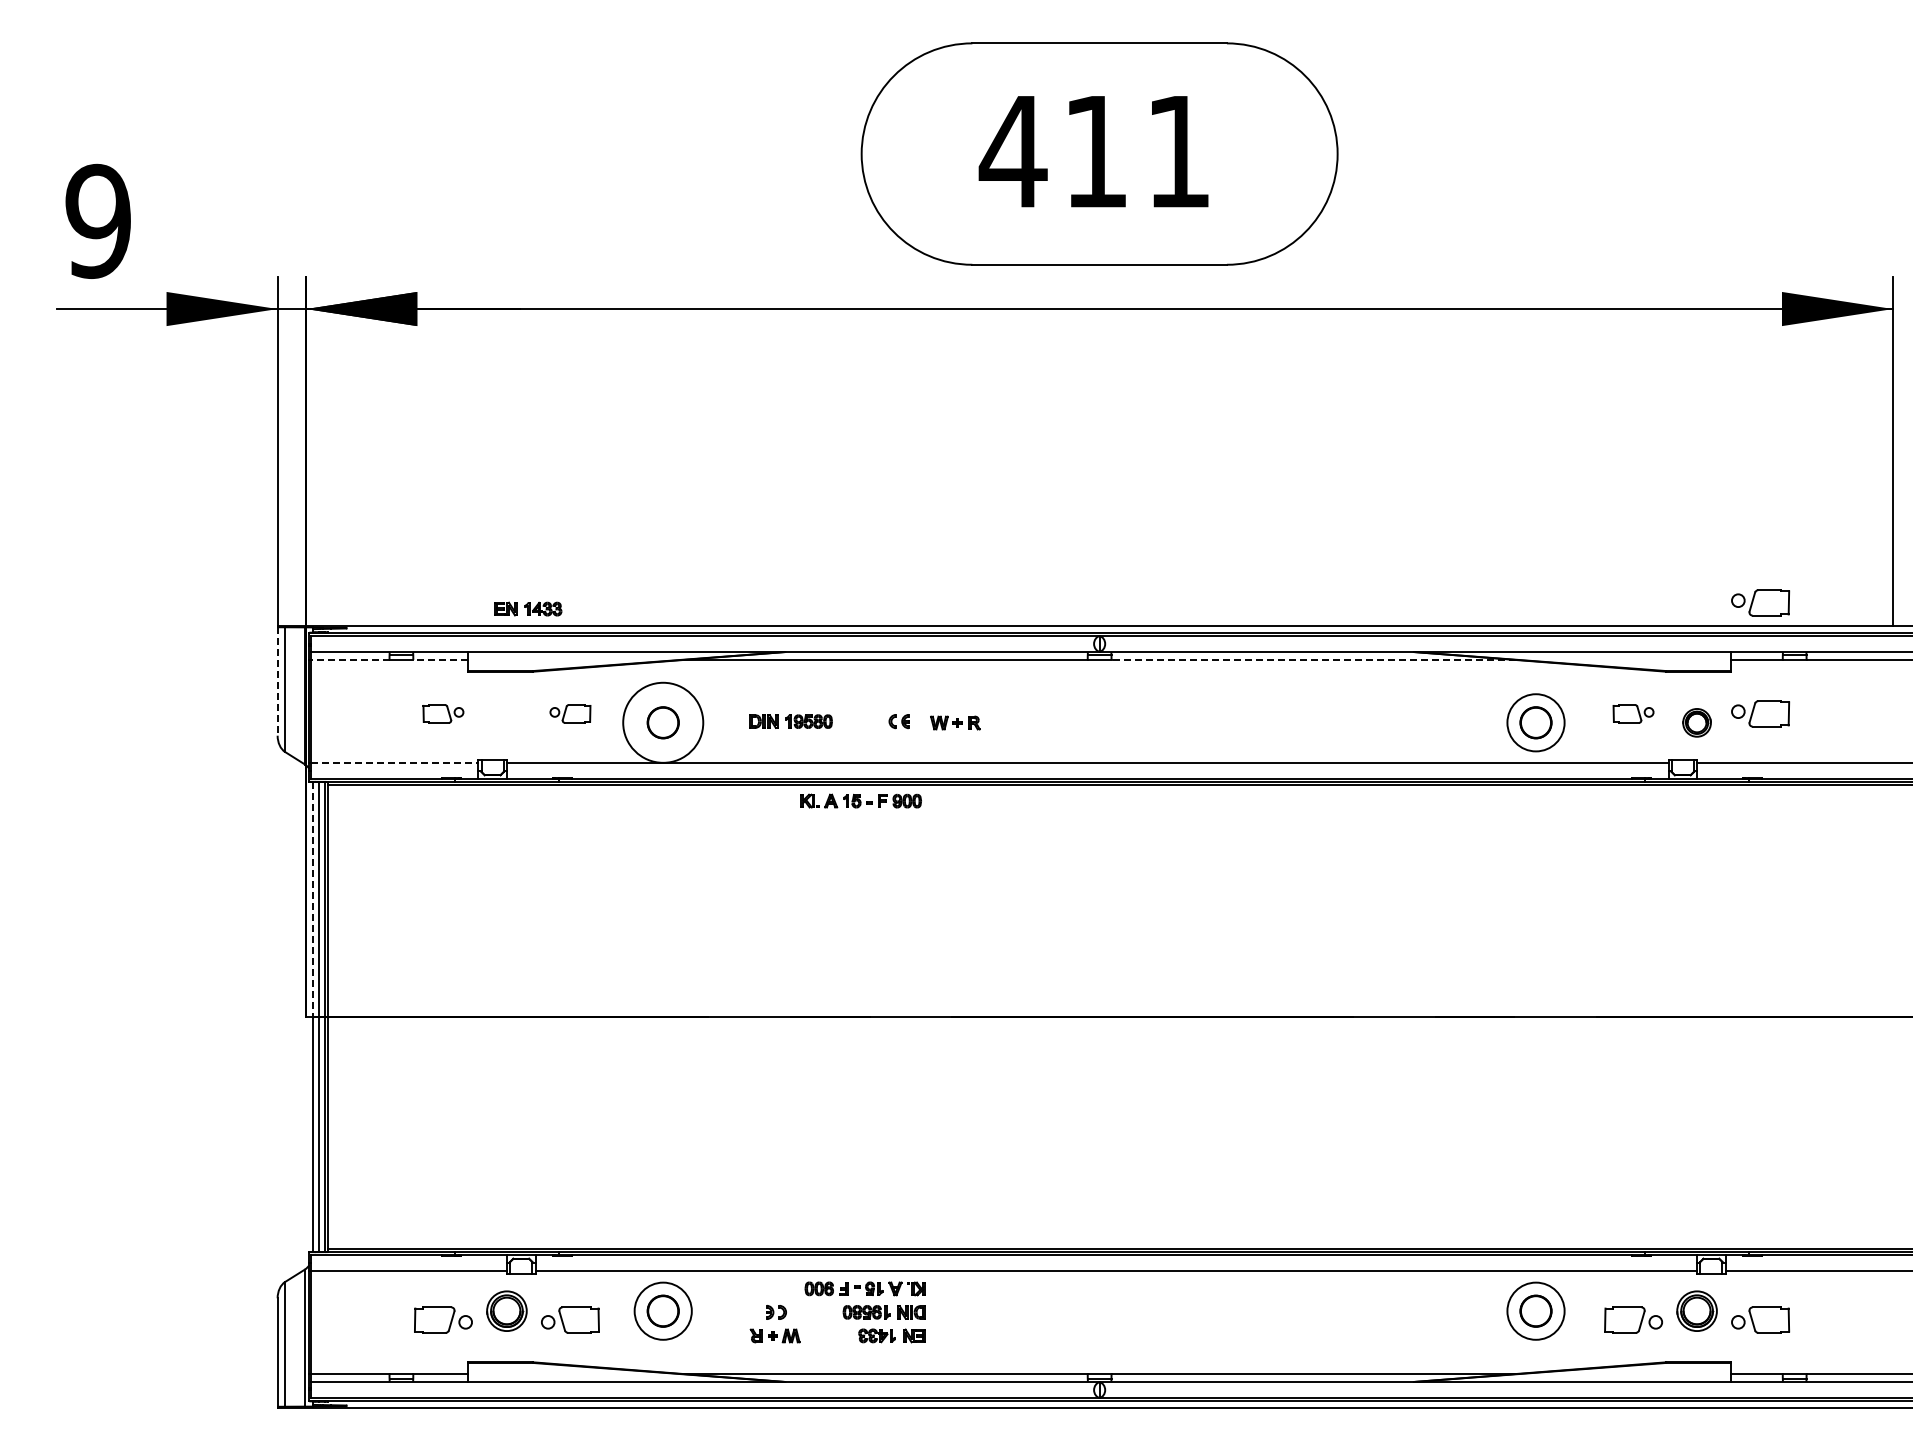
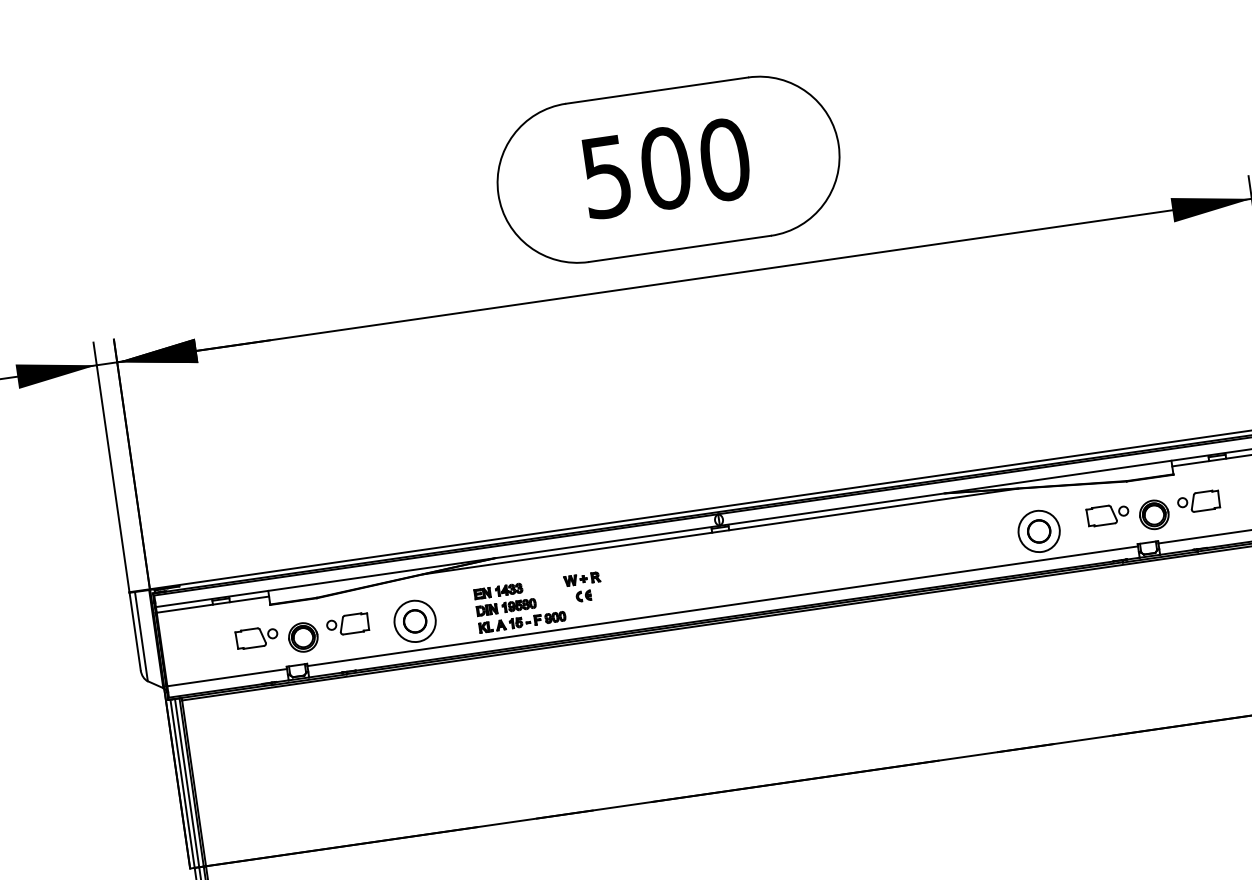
text: (1094, 151) -> (664, 168), 411 -> 500
part: (1760, 602) -> (1187, 422), removed
part: (528, 608) -> (498, 590), moved
line: (349, 659) -> (184, 608), dashed -> solid
line: (440, 659) -> (249, 599), dashed -> solid
line: (1313, 659) -> (873, 509), dashed -> solid
line: (277, 681) -> (135, 631), dashed -> solid
part: (443, 713) -> (257, 637), size x1.43
part: (570, 713) -> (347, 624), size x1.43
part: (1633, 713) -> (1107, 514), size x1.43
part: (506, 722) -> (303, 637), added
circle: (662, 722) -> (414, 621), size x0.71
part: (955, 722) -> (582, 578), moved
part: (1696, 722) -> (1153, 514), size x1.43
line: (394, 762) -> (227, 677), dashed -> solid
part: (860, 800) -> (521, 621), moved
line: (312, 899) -> (182, 783), dashed -> solid

